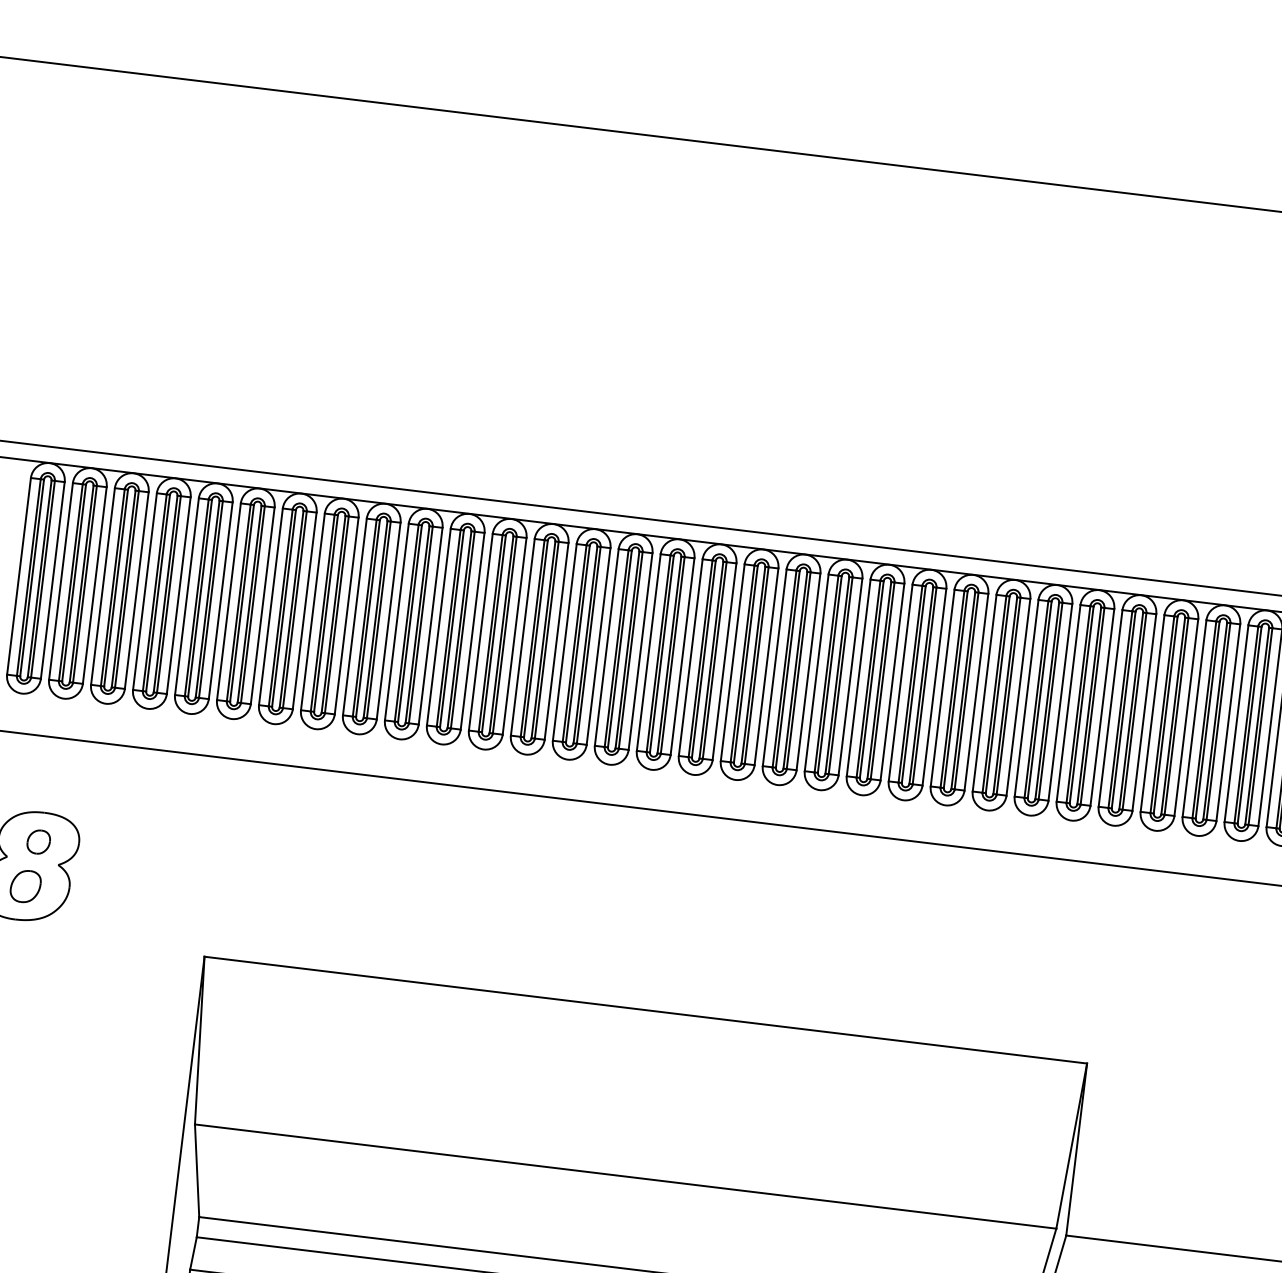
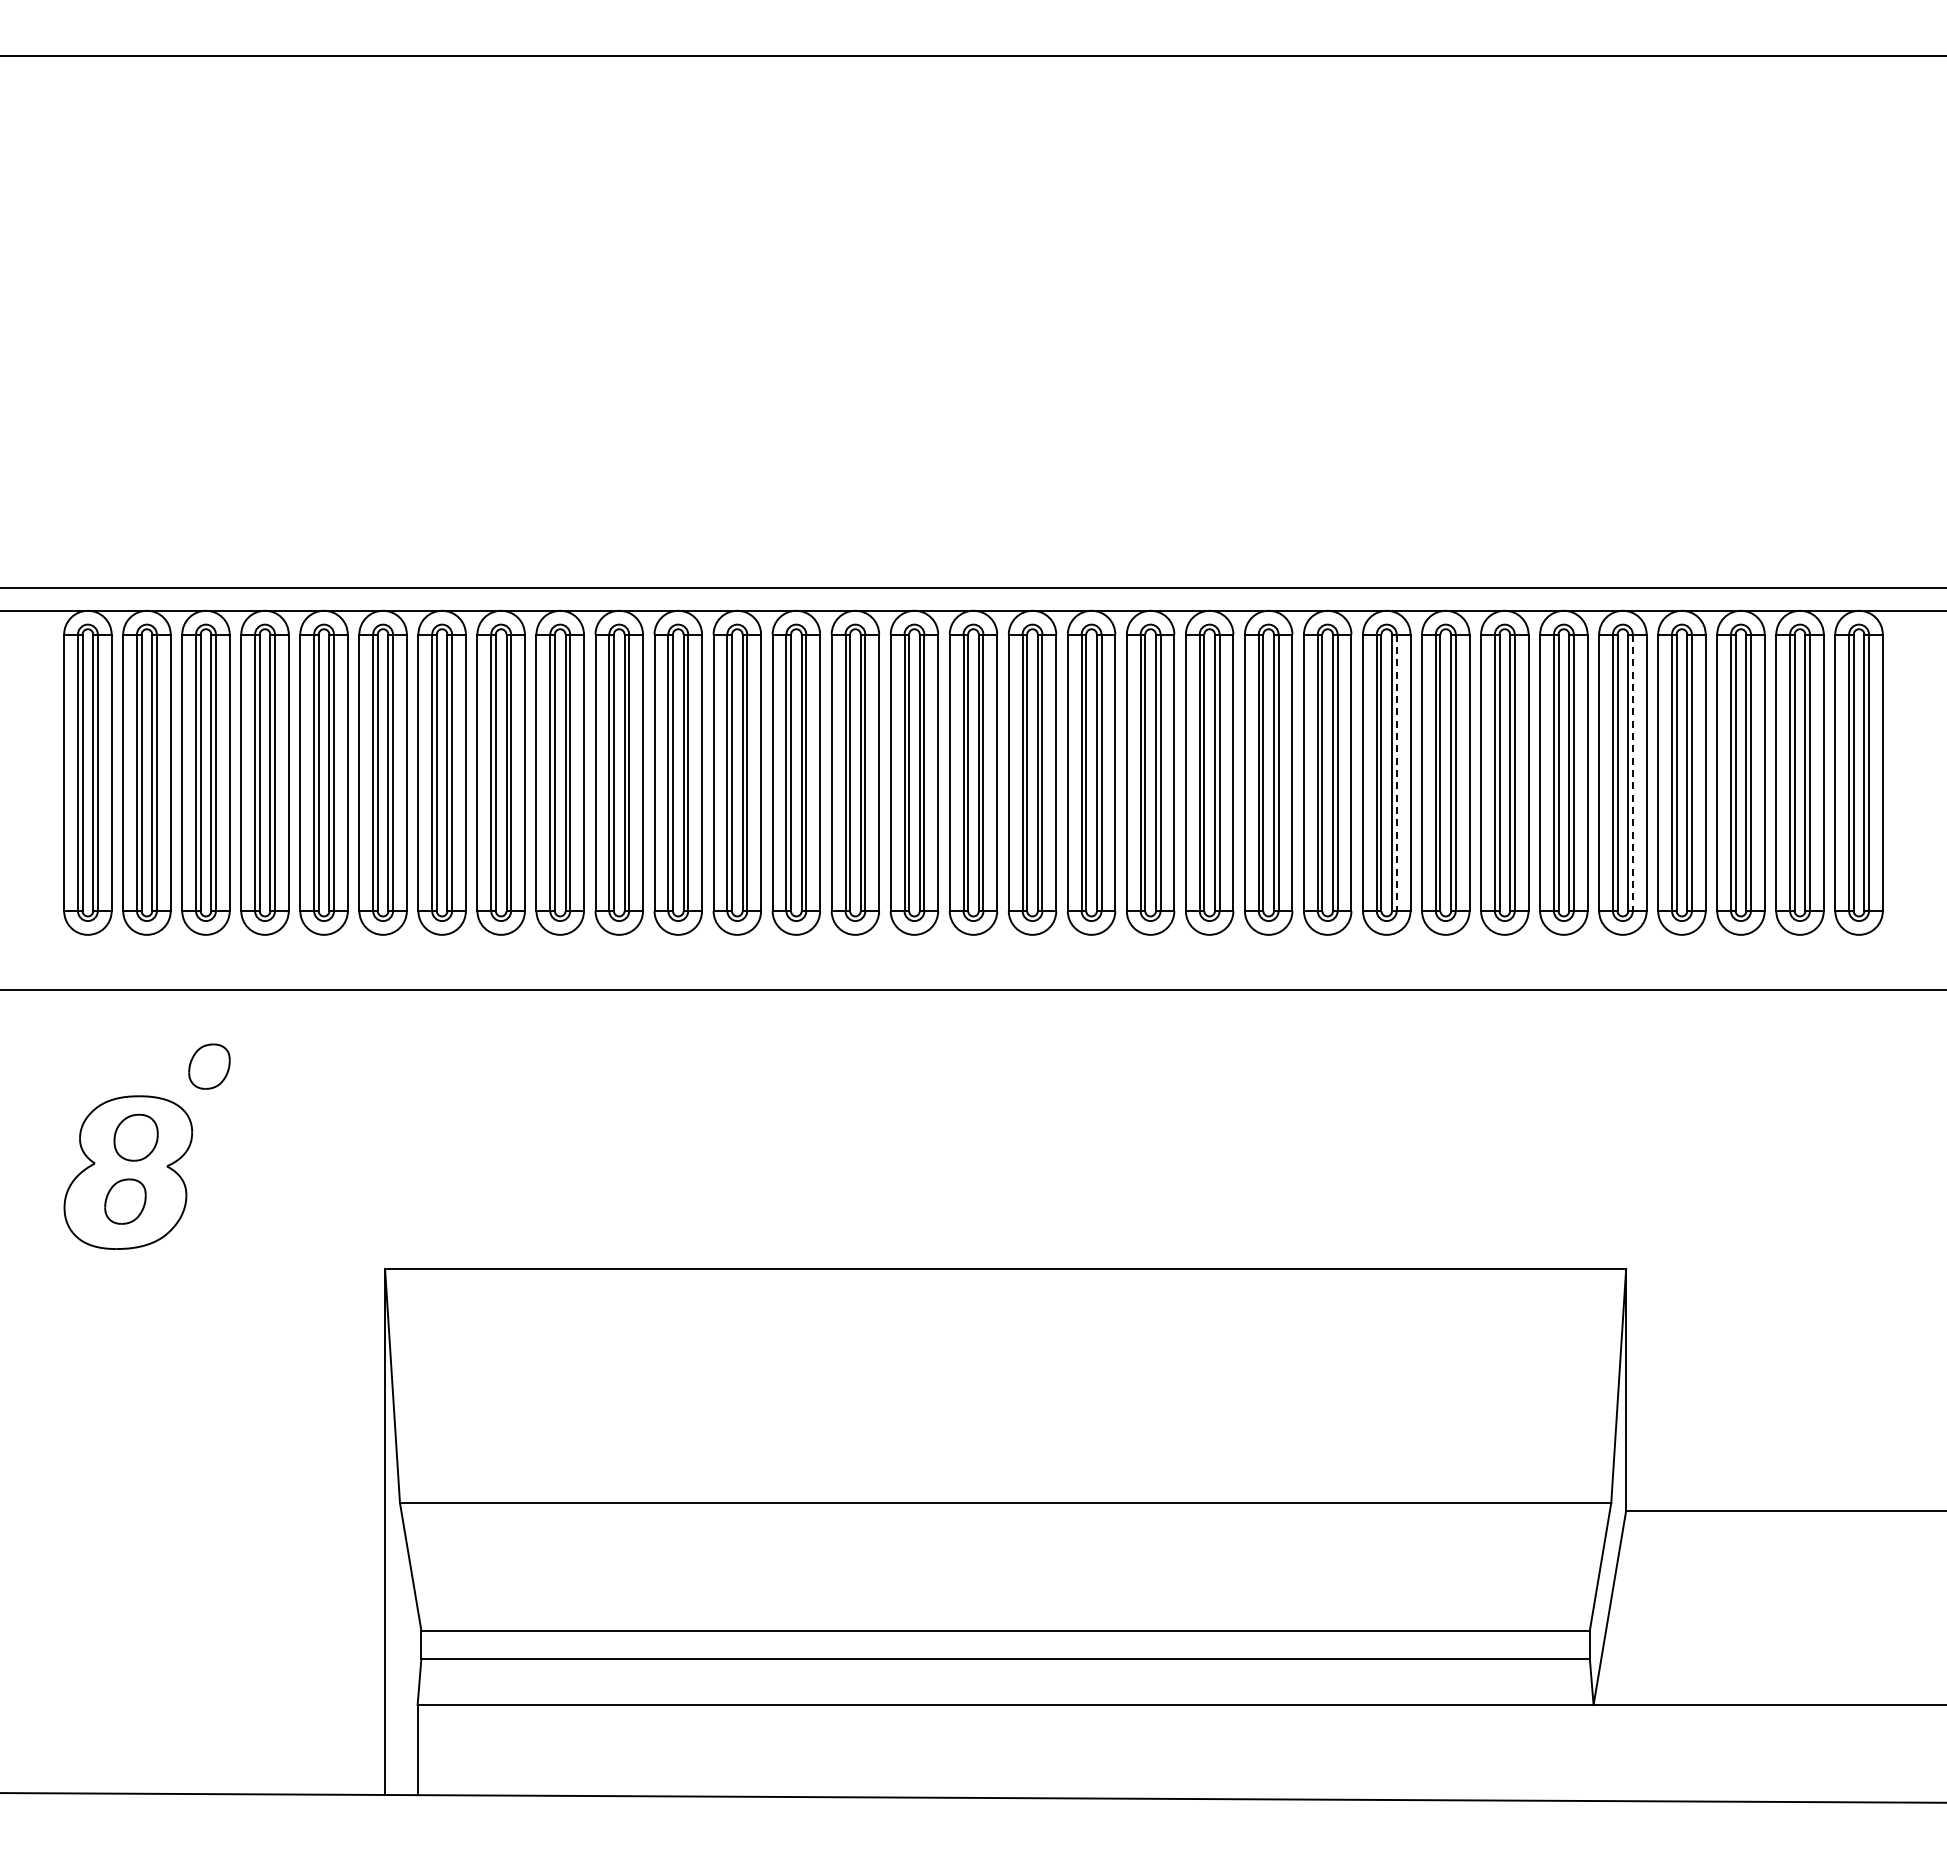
line: (966, 691) -> (1396, 773), solid -> dashed
line: (1134, 711) -> (1632, 773), solid -> dashed
part: (97, 797) -> (209, 1066), added
part: (38, 841) -> (135, 1137), size x1.4

